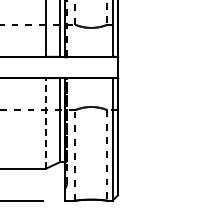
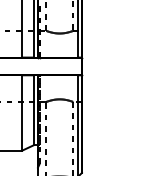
line: (46, 122) -> (22, 112), dashed -> solid

